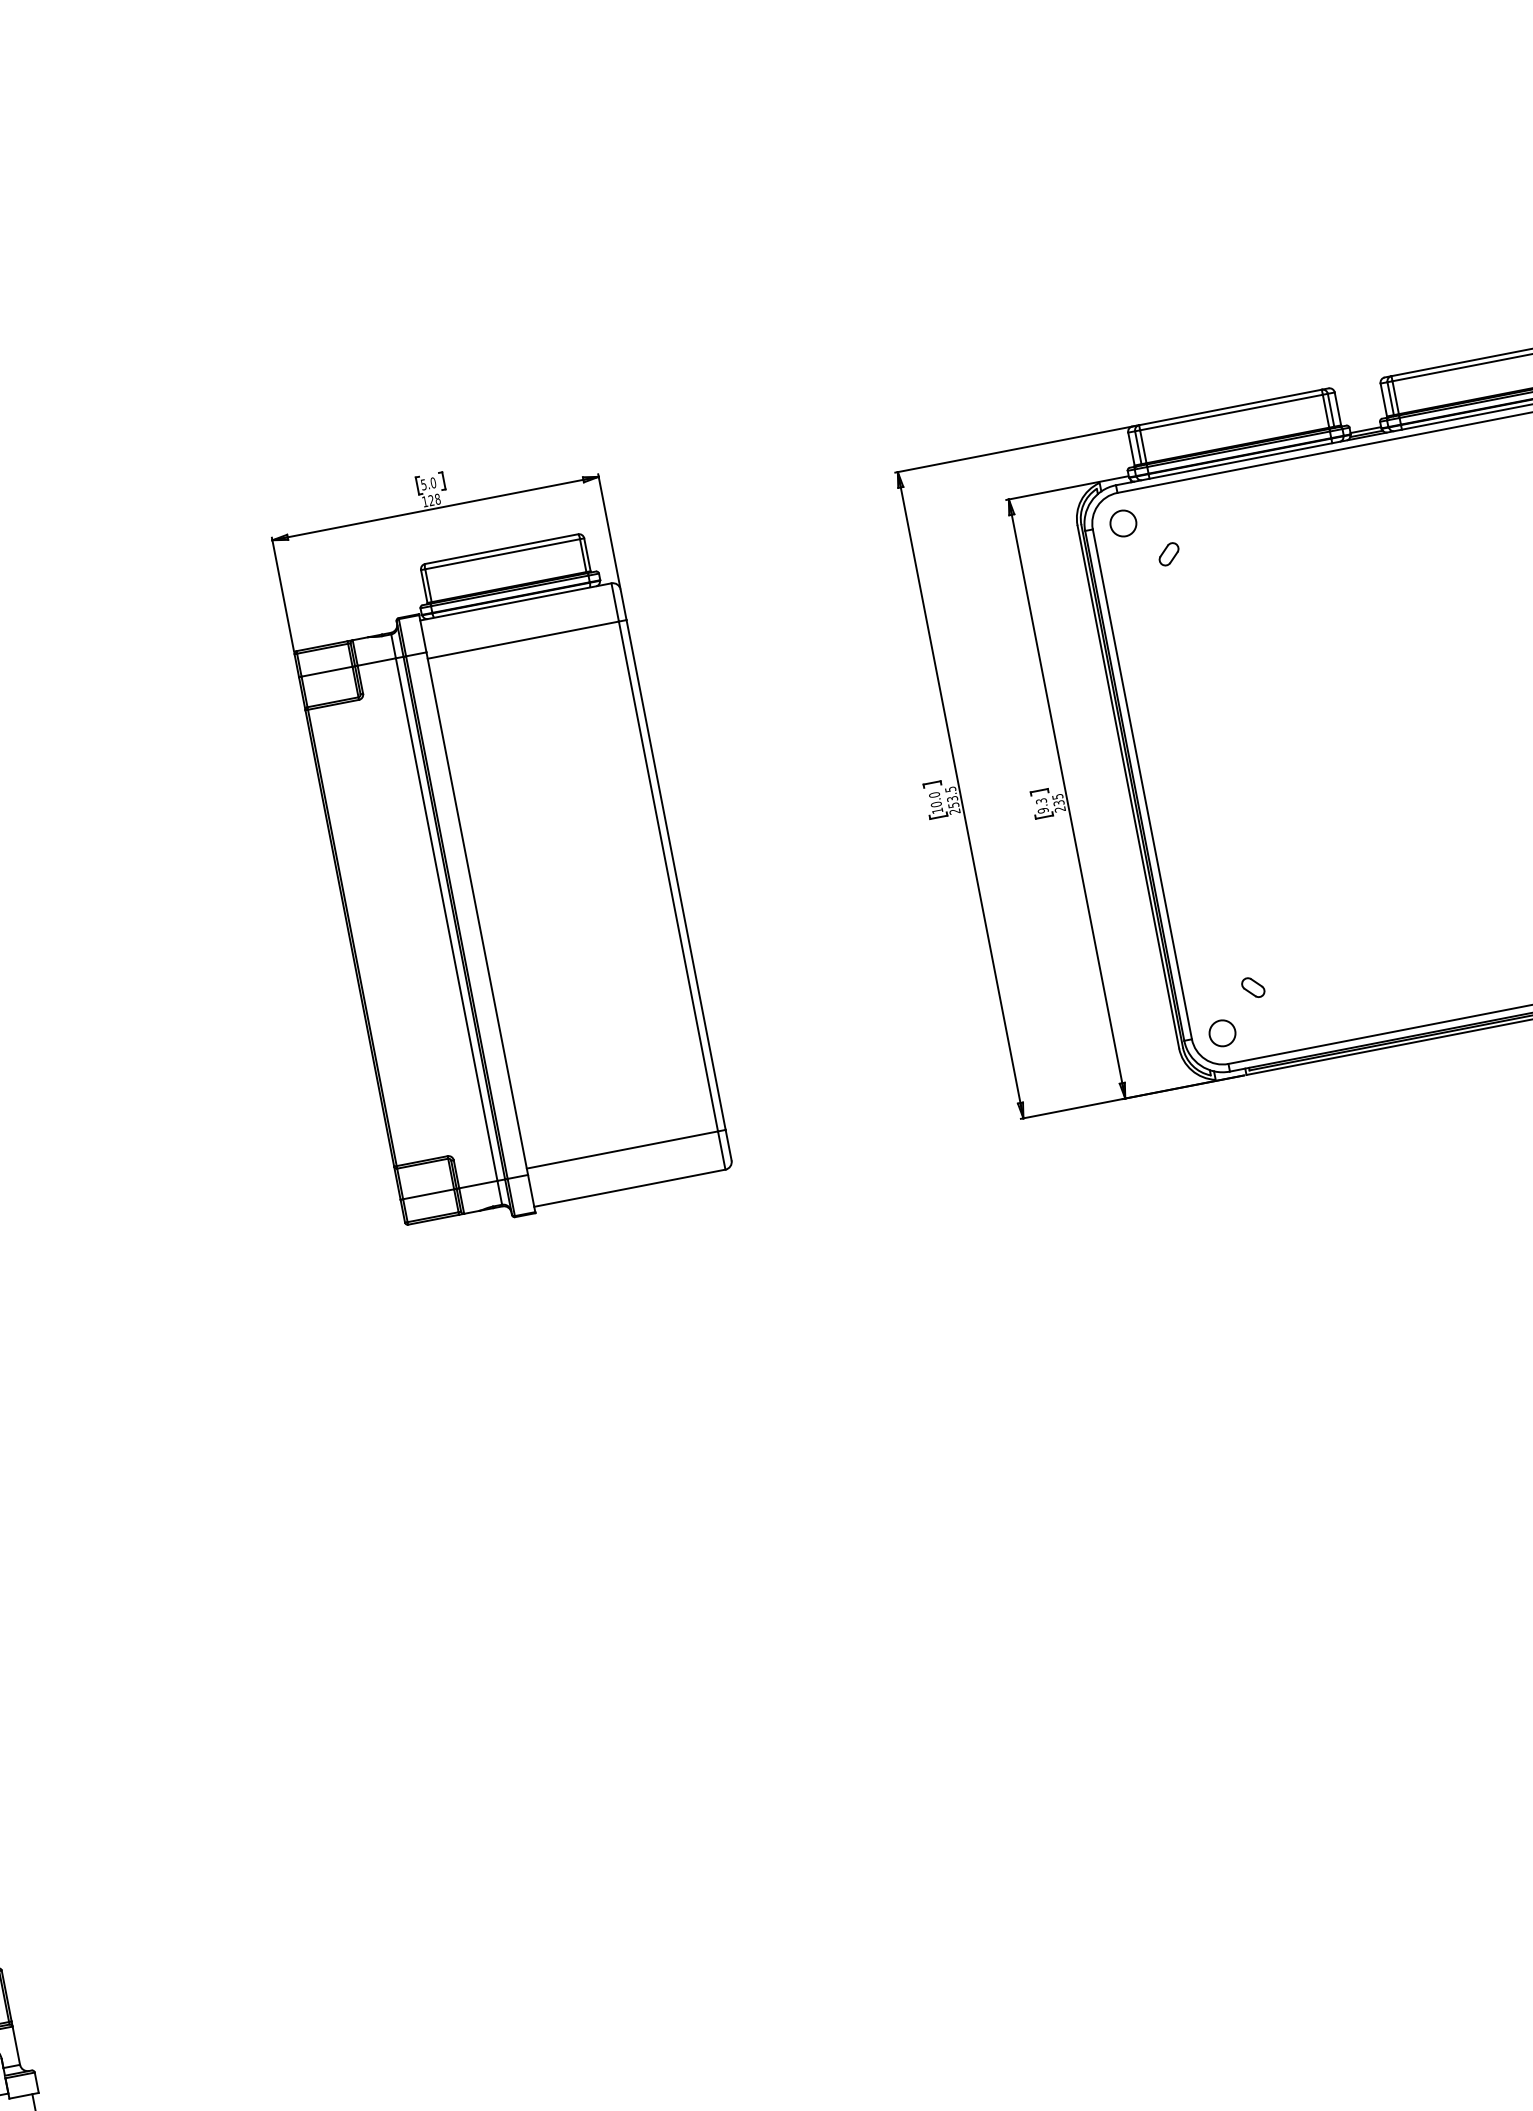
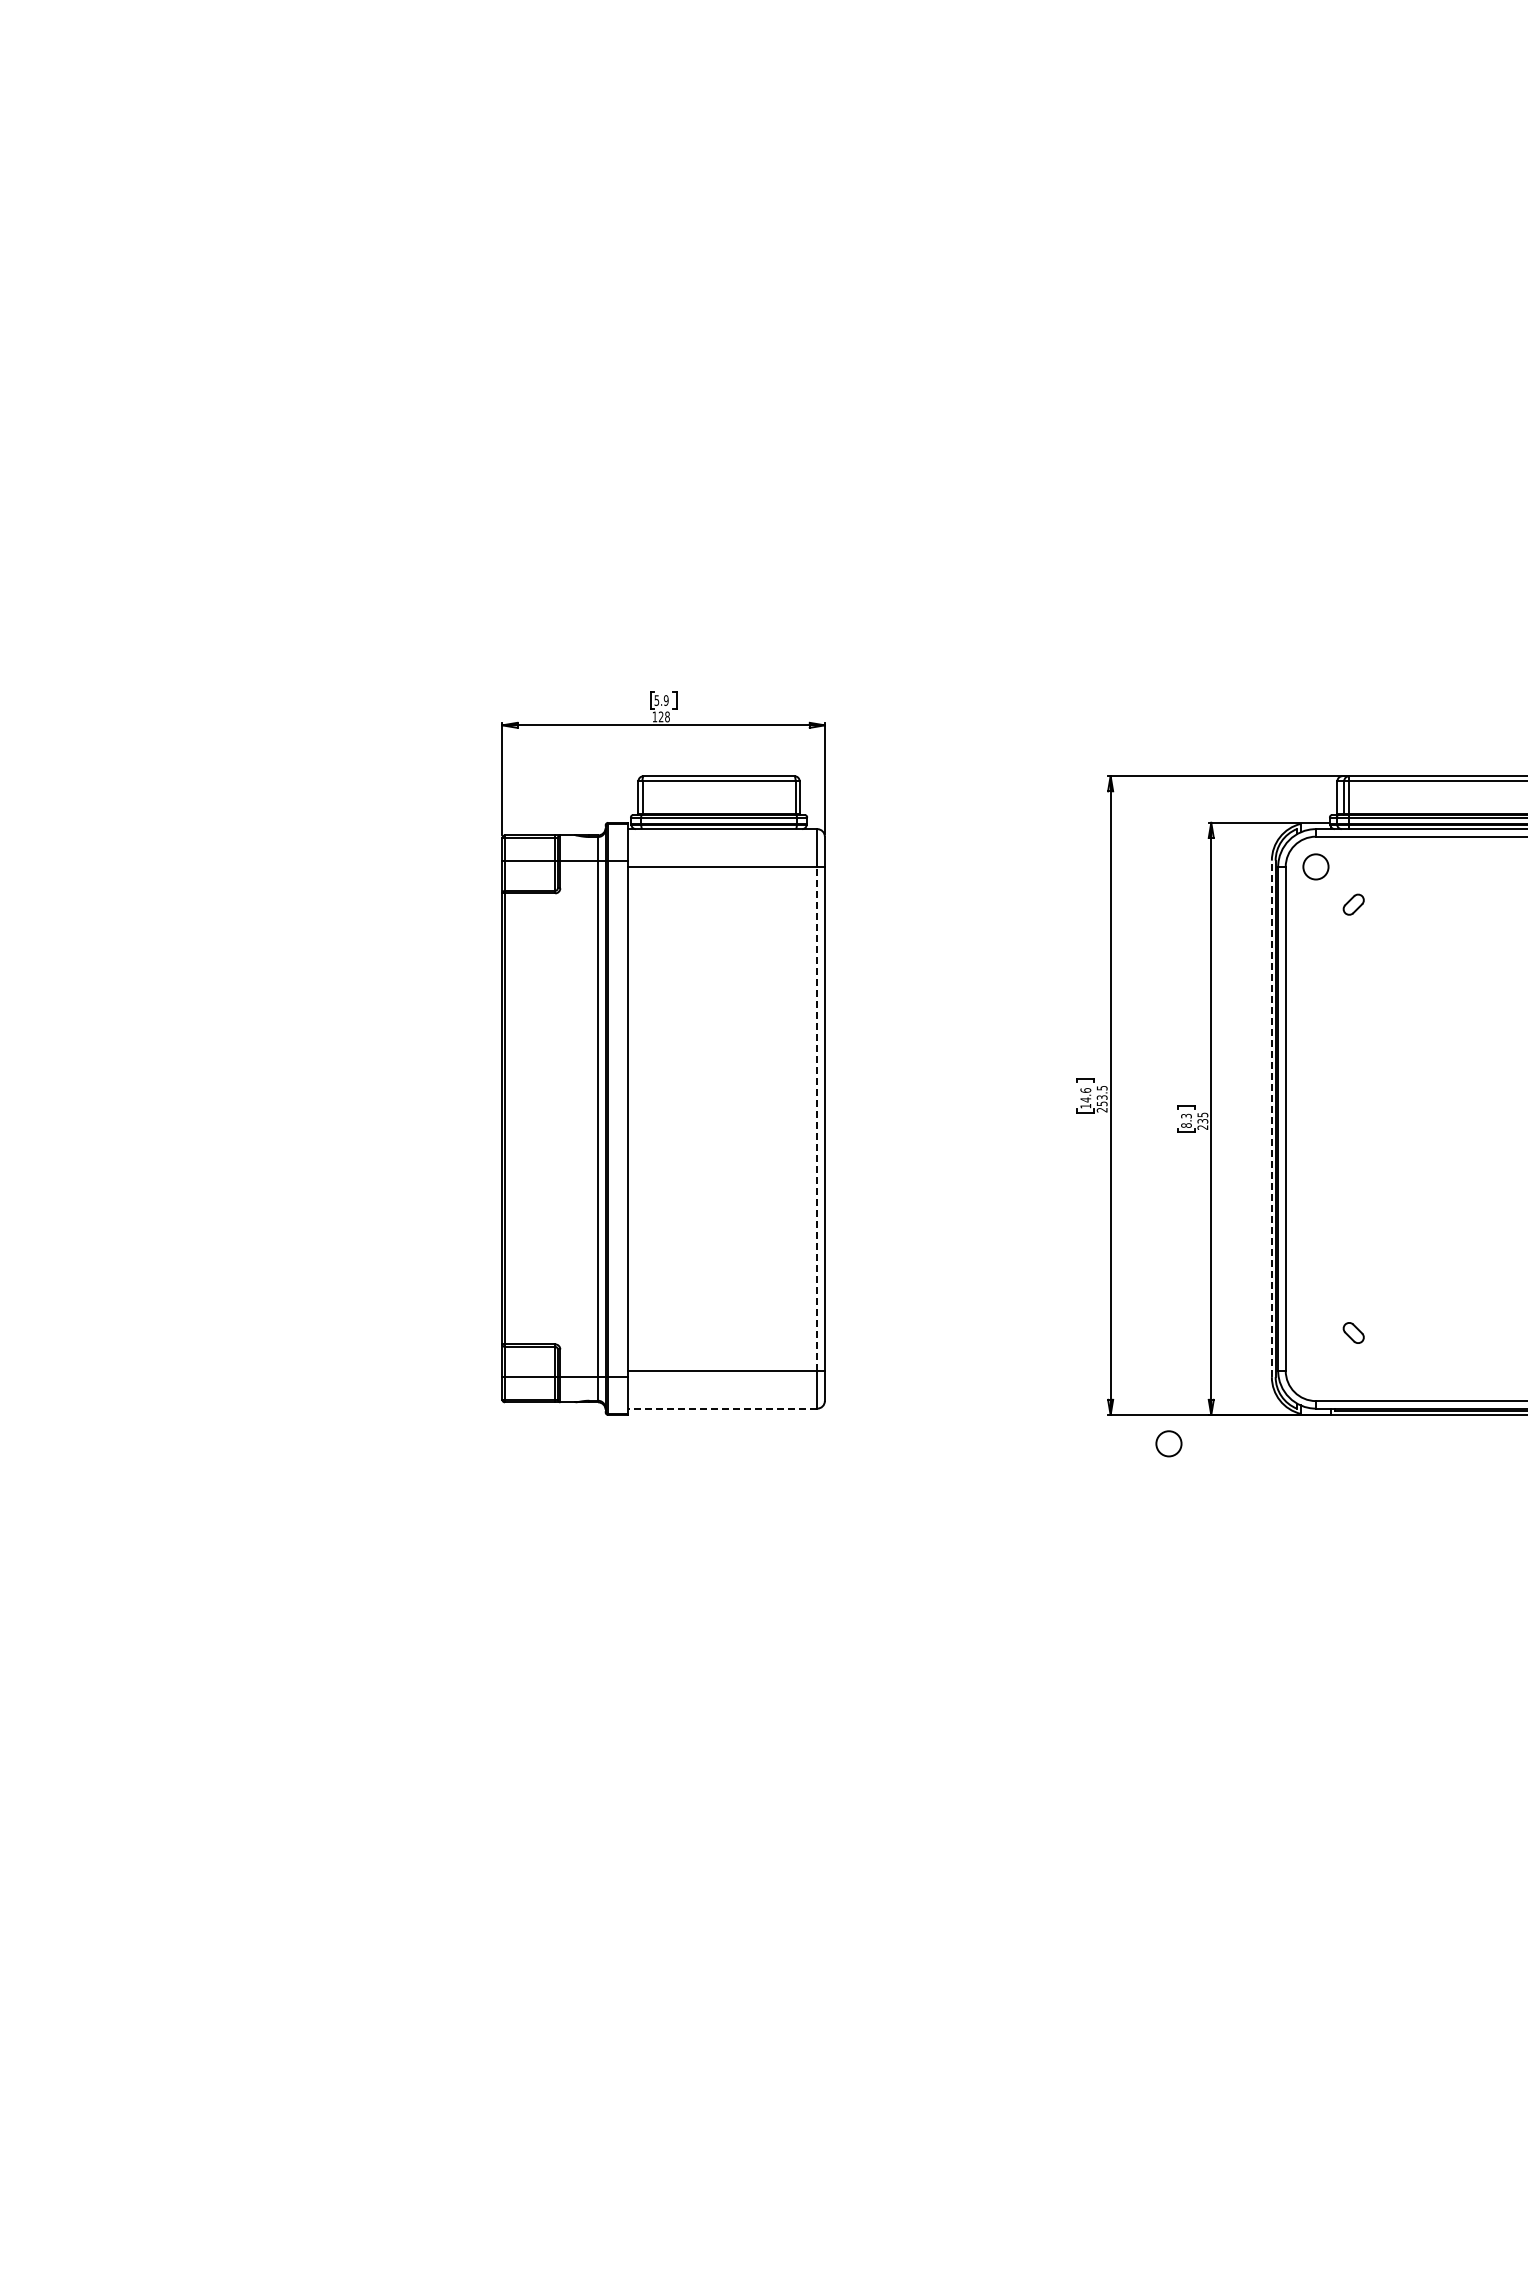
text: (432, 483) -> (665, 700), 5.0 -> 5.9
line: (1127, 786) -> (1271, 1118), solid -> dashed
text: (935, 800) -> (1085, 1095), 10.0 -> 14.6
text: (1043, 810) -> (1186, 1125), 9.3 -> 8.3
line: (668, 876) -> (817, 1118), solid -> dashed
circle: (1221, 1033) -> (1168, 1443), moved
line: (629, 1188) -> (722, 1408), solid -> dashed

